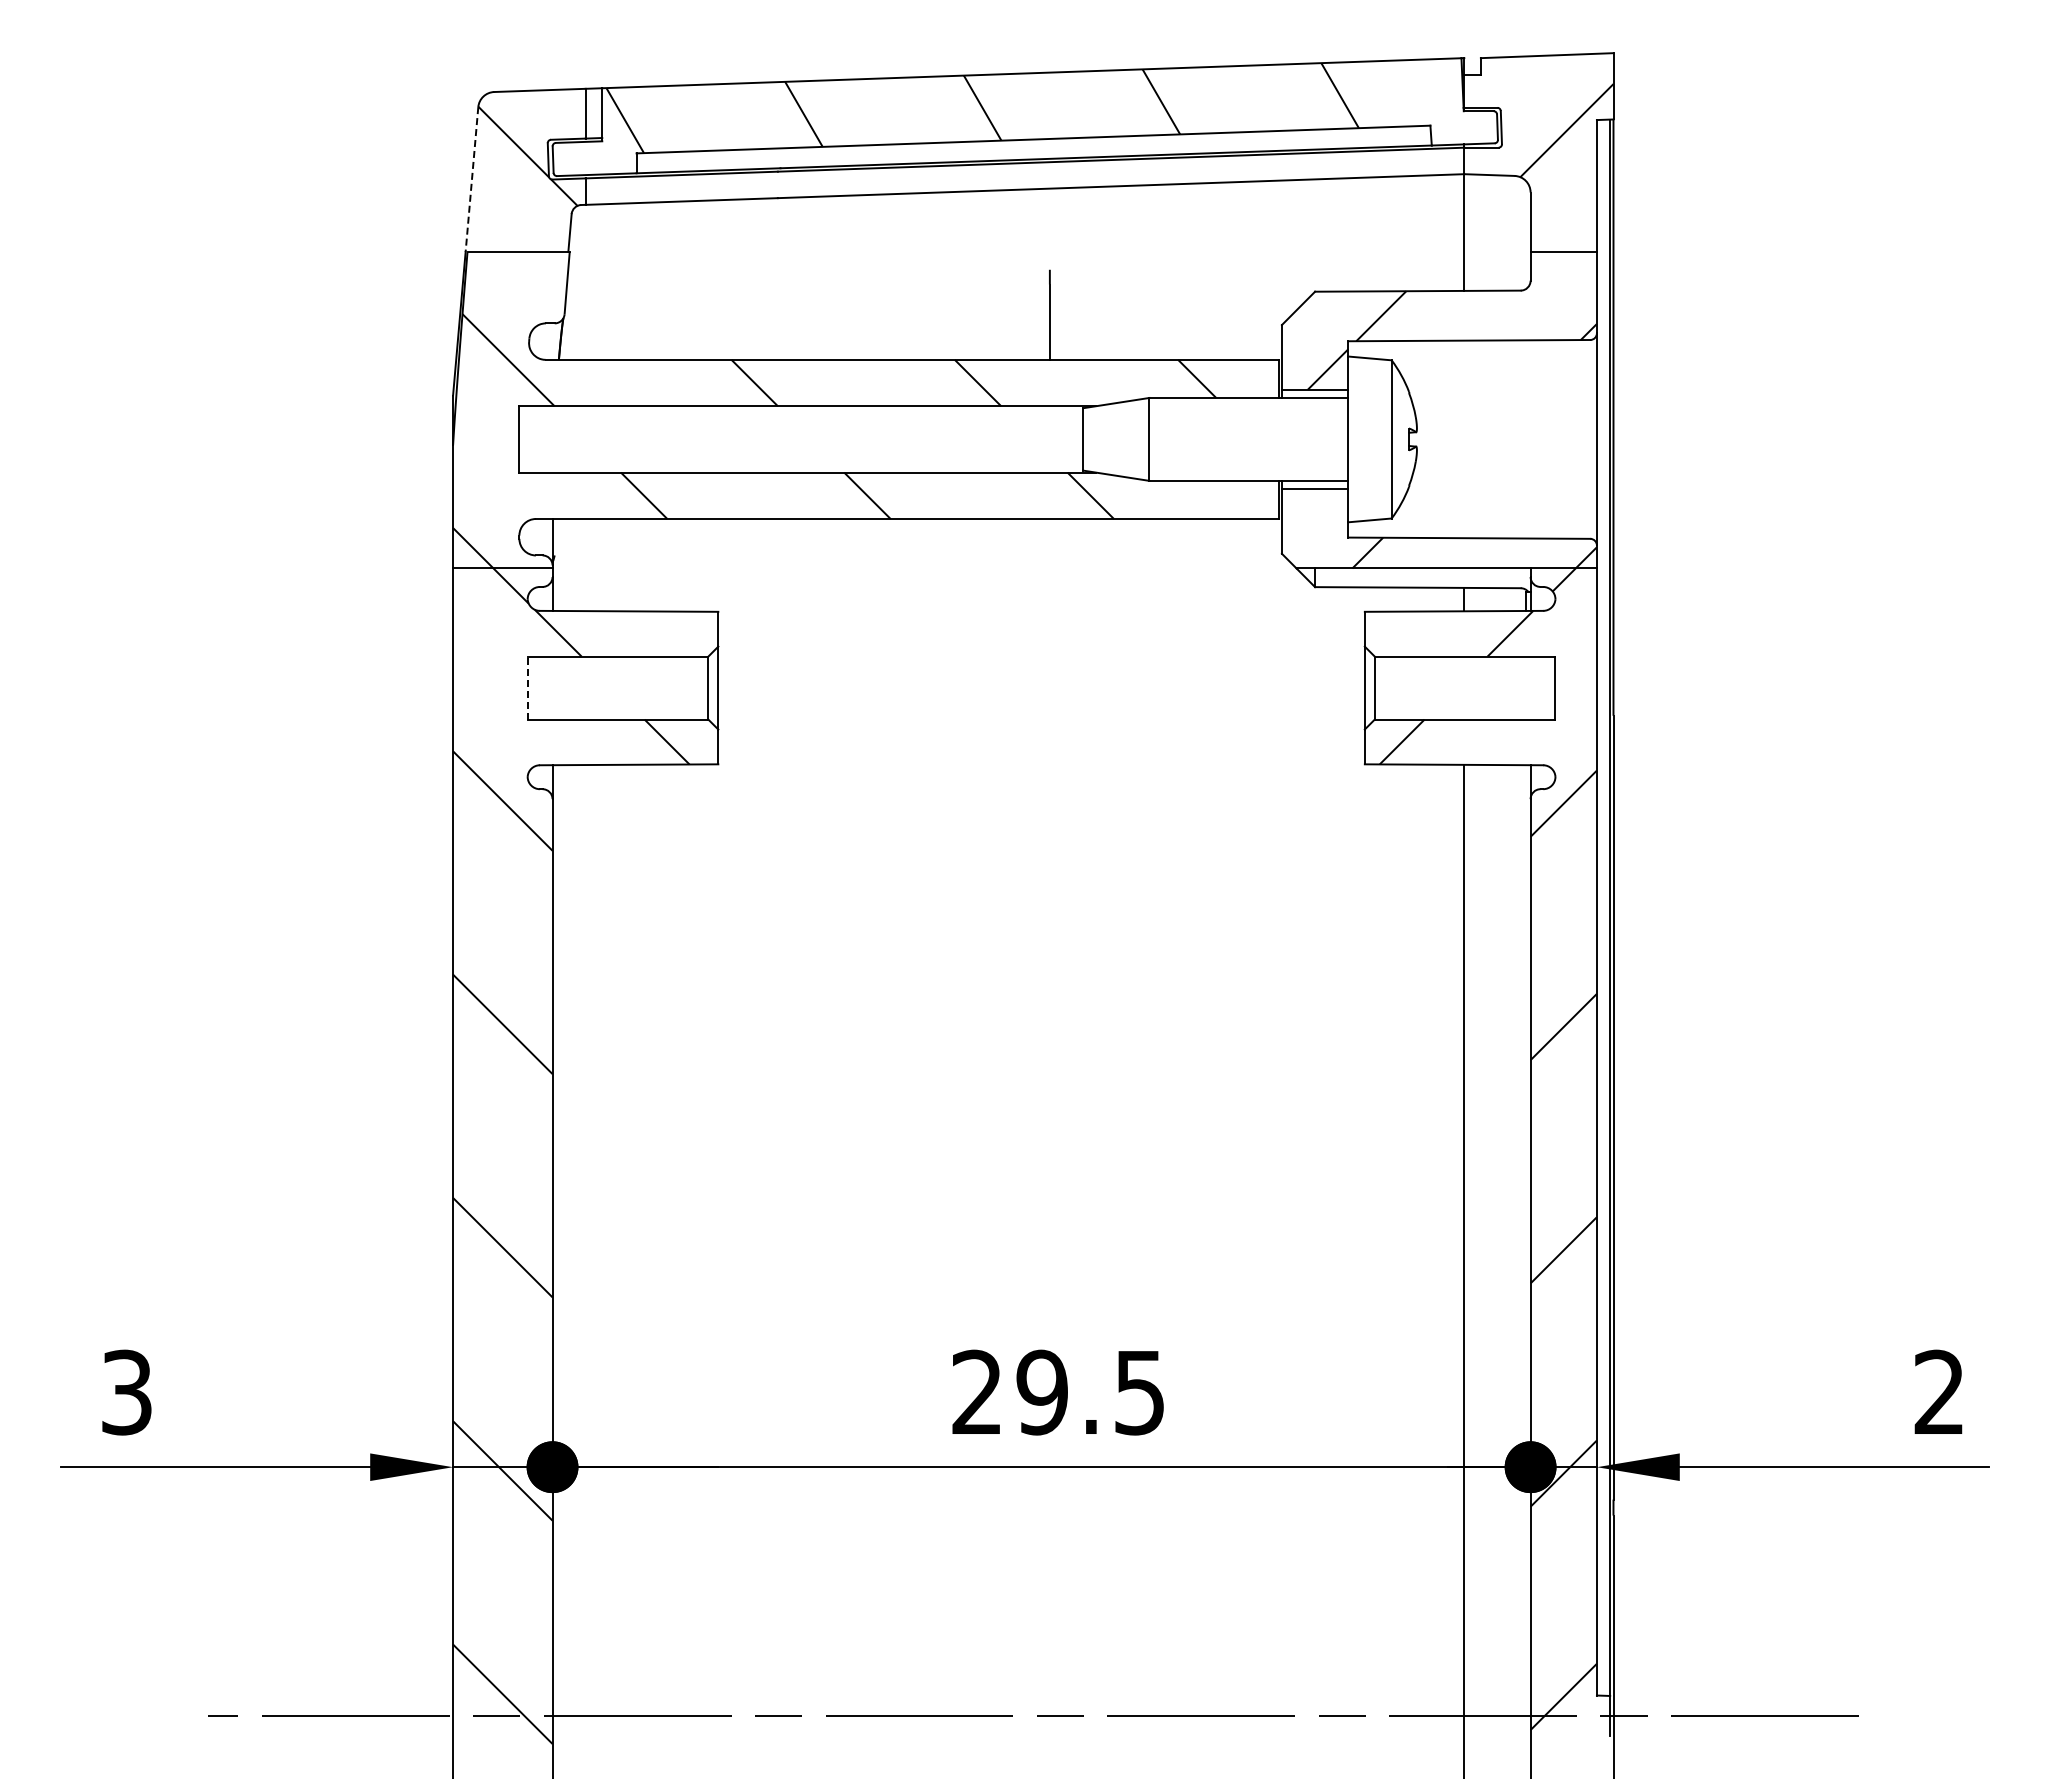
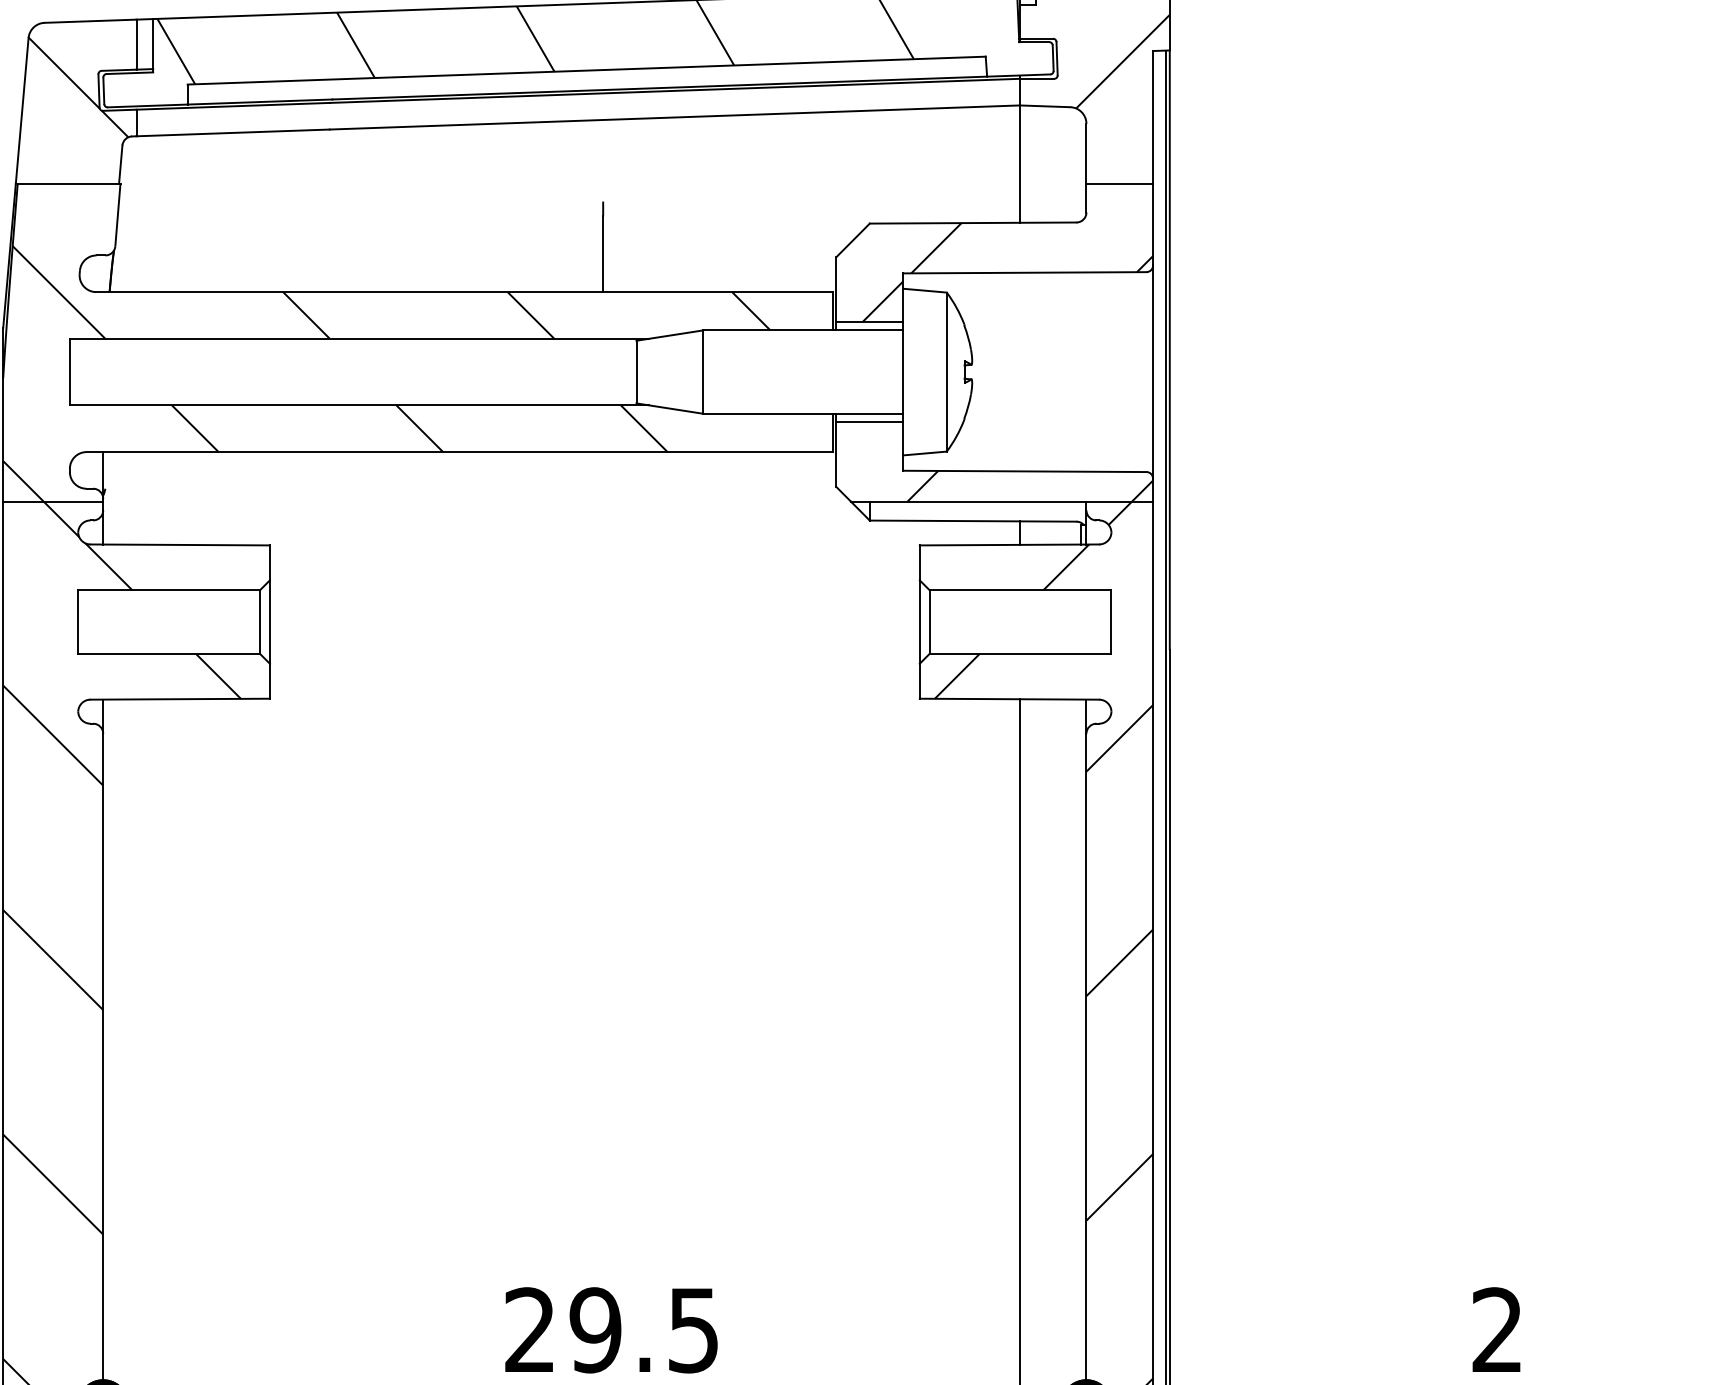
line: (471, 179) -> (21, 110), dashed -> solid
line: (527, 687) -> (78, 621), dashed -> solid

